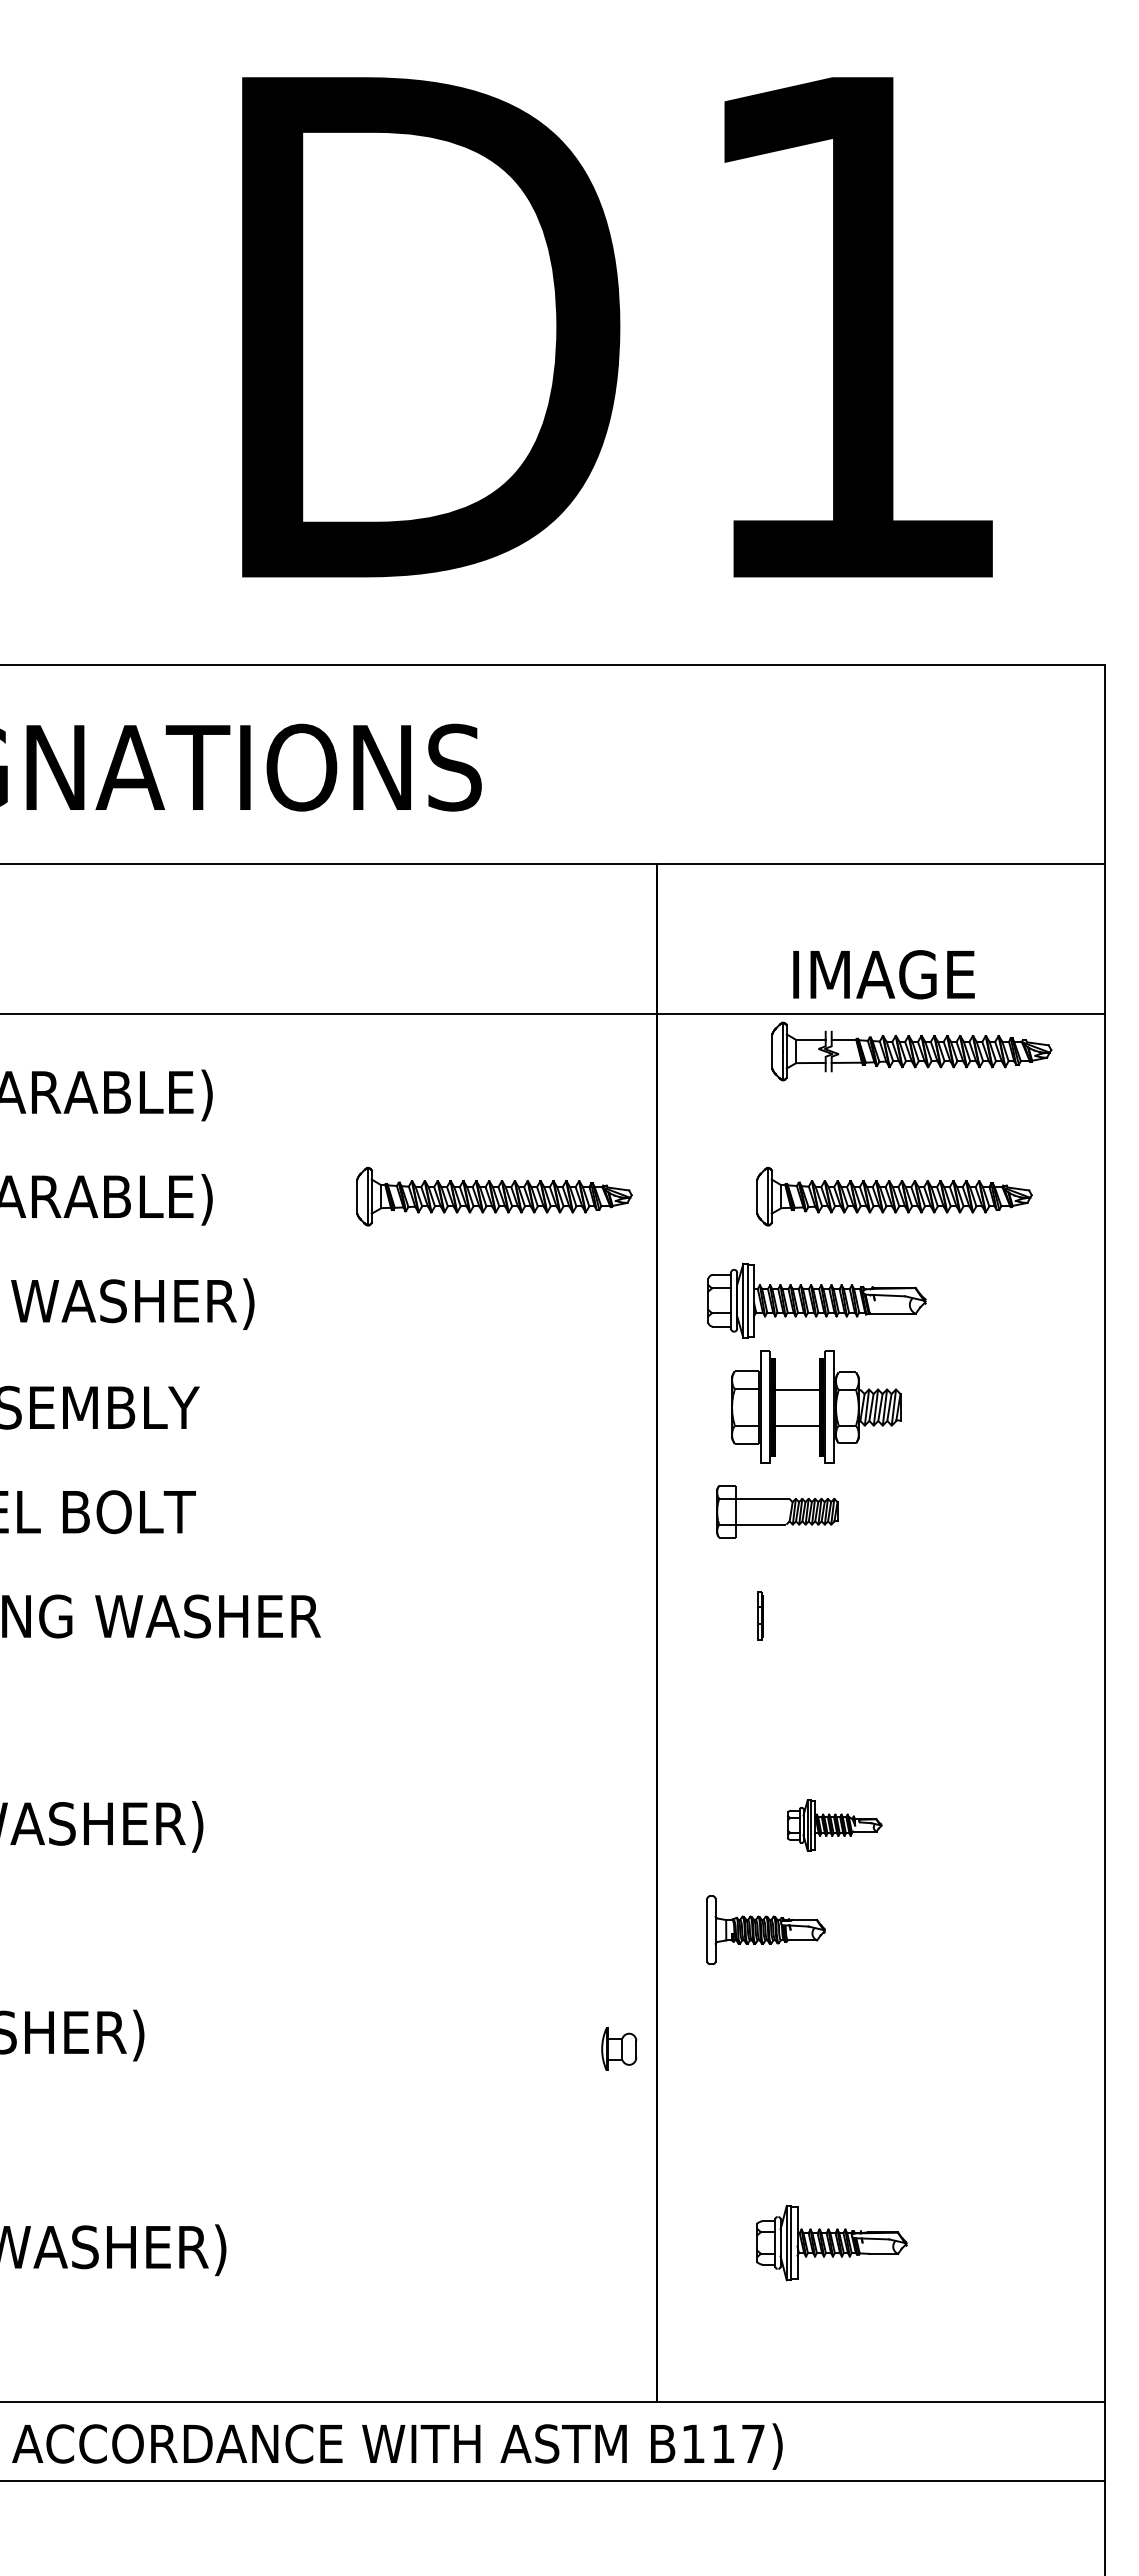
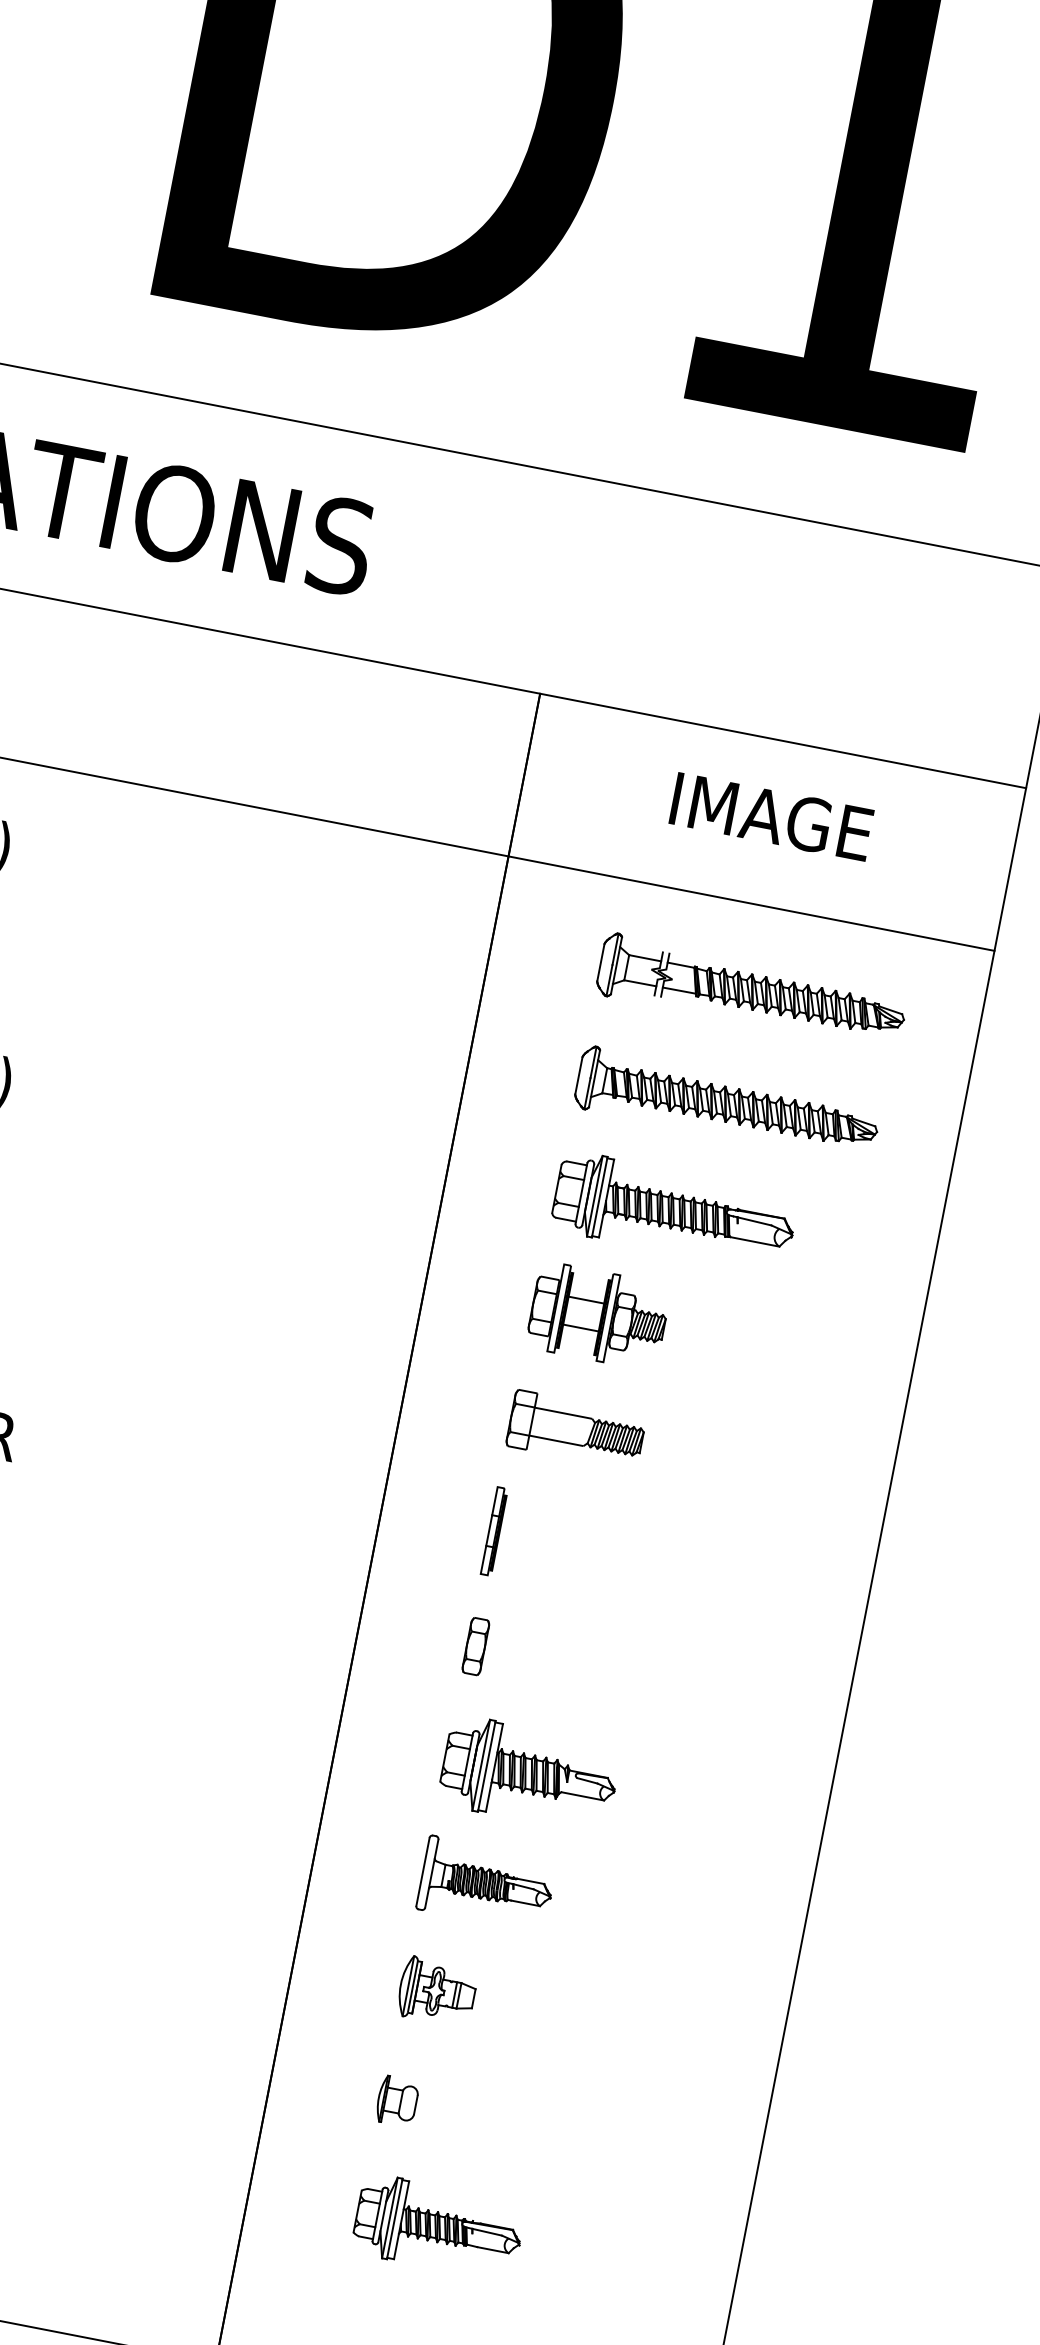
text: (883, 974) -> (771, 816), moved
part: (911, 1051) -> (751, 991), moved
part: (494, 1196) -> (293, 1020), removed
part: (816, 1300) -> (674, 1211), moved
part: (816, 1406) -> (598, 1315), size x0.71
part: (777, 1511) -> (576, 1429), moved
part: (760, 1615) -> (493, 1531), size x1.67
part: (764, 1720) -> (476, 1645), added
part: (834, 1825) -> (529, 1774), size x1.67
part: (765, 1930) -> (486, 1884), moved
part: (789, 2033) -> (437, 1991), added
part: (619, 2048) -> (397, 2100), moved

